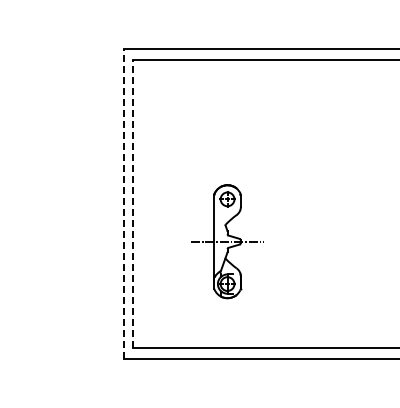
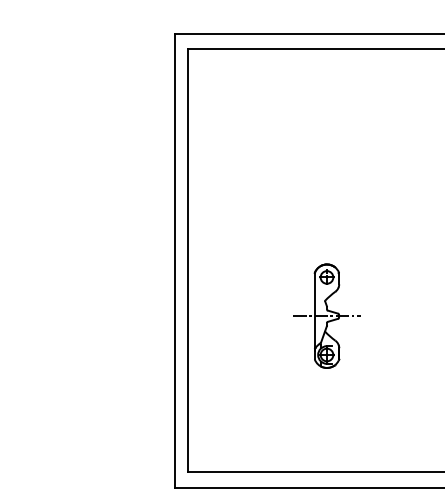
line: (133, 203) -> (188, 260), dashed -> solid
line: (123, 204) -> (174, 261), dashed -> solid
part: (227, 241) -> (326, 315), size x0.62

